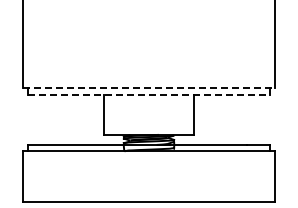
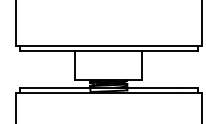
line: (149, 88) -> (109, 46), dashed -> solid
line: (149, 94) -> (109, 50), dashed -> solid

